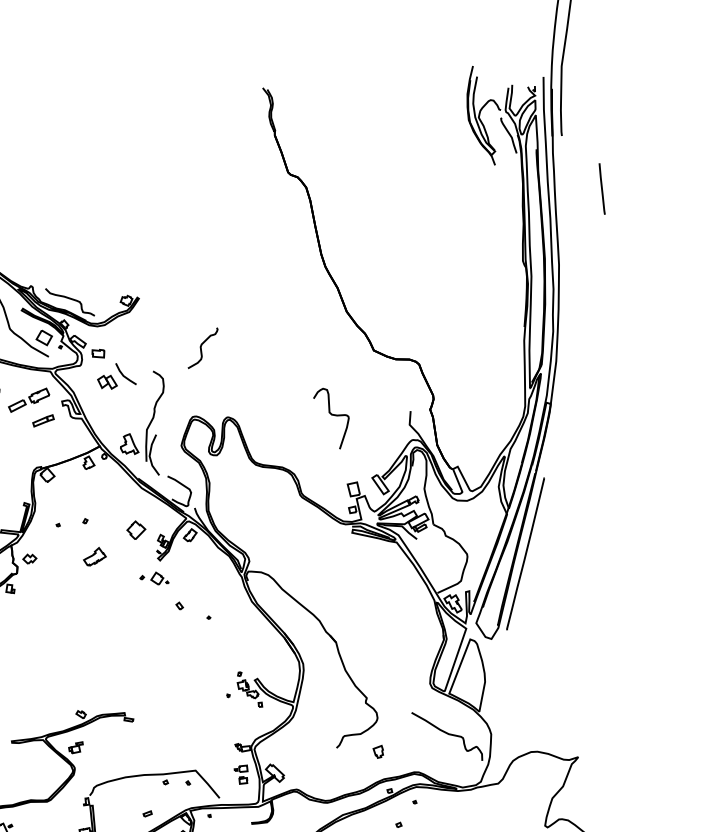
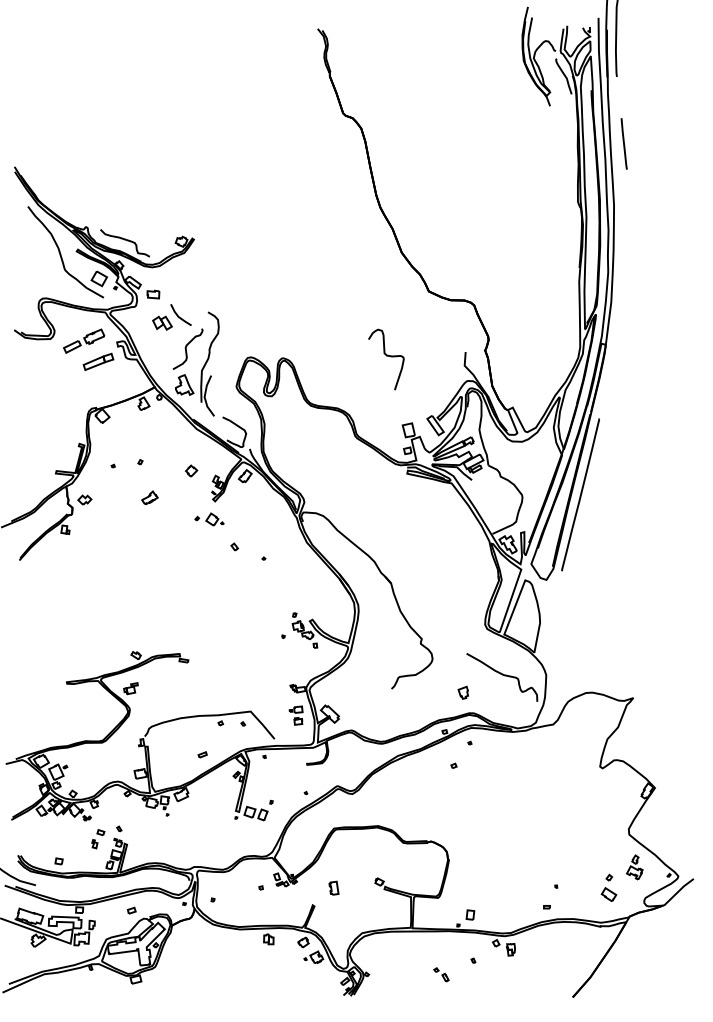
line: (601, 188) -> (623, 143), moved
curve: (201, 347) -> (186, 348), moved
part: (43, 420) -> (98, 361), size x1.43
part: (136, 529) -> (191, 470), size x0.62
part: (94, 556) -> (149, 497), size x0.71
part: (377, 751) -> (462, 692), moved

